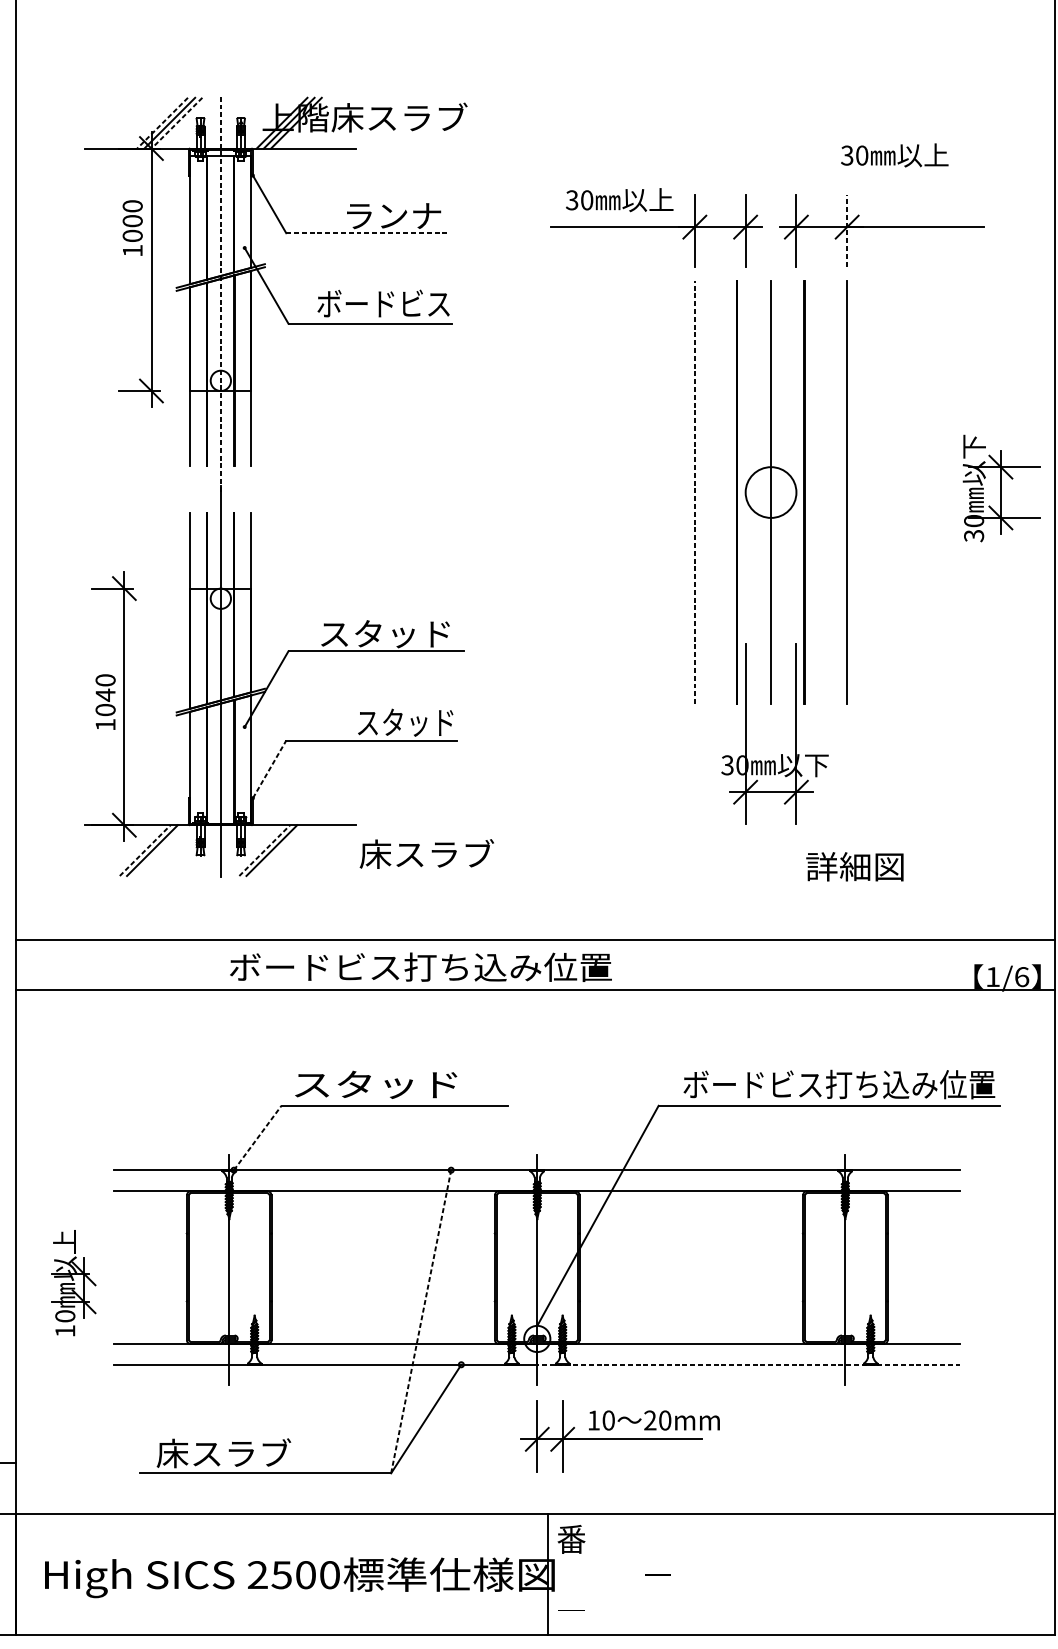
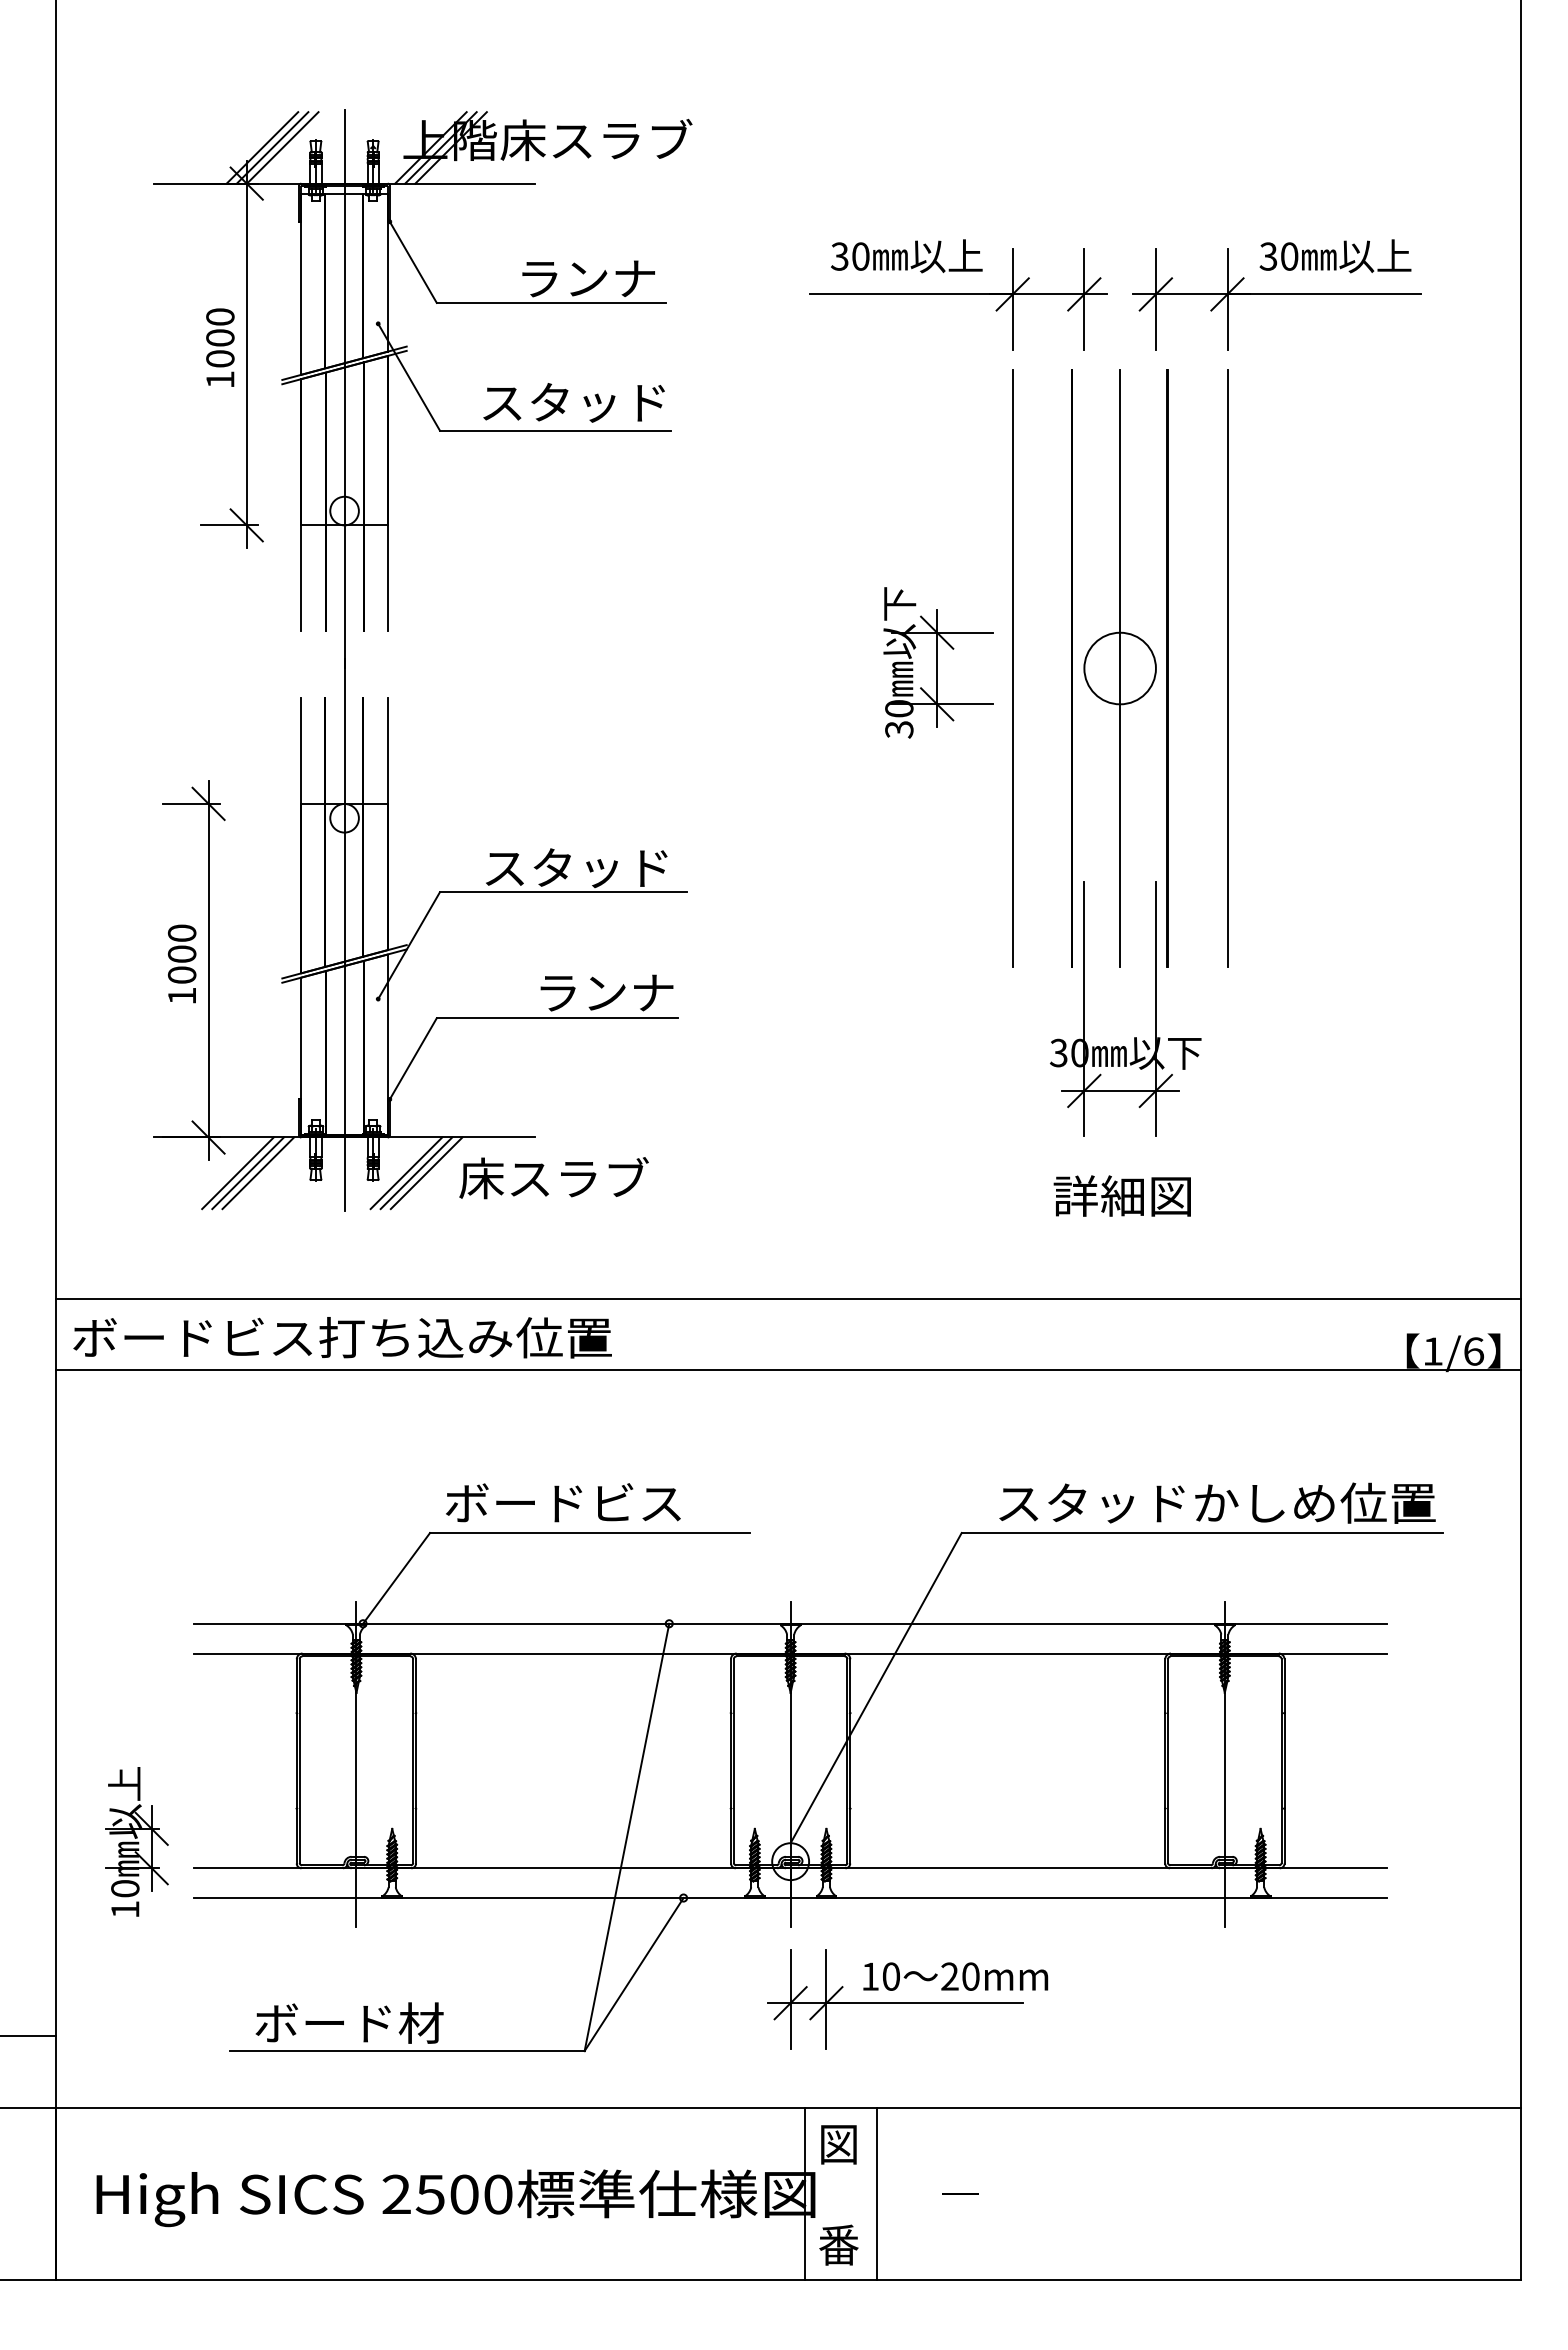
line: (162, 122) -> (262, 147), dashed -> solid
line: (176, 122) -> (282, 147), dashed -> solid
text: (894, 155) -> (1335, 256), moved
text: (132, 227) -> (220, 347), moved
line: (847, 230) -> (1227, 298), dashed -> solid
line: (367, 232) -> (551, 302), dashed -> solid
line: (220, 293) -> (344, 388), dashed -> solid
text: (383, 303) -> (573, 402), ボードビス -> スタッド
part: (1001, 488) -> (938, 662), moved
line: (694, 492) -> (1012, 668), dashed -> solid
text: (105, 694) -> (181, 953), 1040 -> 1000
text: (405, 722) -> (605, 992), スタッド -> ランナ
line: (269, 769) -> (413, 1058), dashed -> solid
line: (144, 850) -> (237, 1173), dashed -> solid
line: (159, 850) -> (258, 1173), added
line: (264, 850) -> (406, 1173), dashed -> solid
line: (278, 850) -> (426, 1173), added
text: (426, 854) -> (553, 1178), moved
text: (854, 866) -> (1121, 1195), moved
text: (420, 967) -> (342, 1337), moved
text: (376, 1084) -> (563, 1503), スタッド -> ボードビス
text: (839, 1084) -> (1216, 1502), ボードビス打ち込み位置 -> スタッドかしめ位置
line: (257, 1137) -> (396, 1577), dashed -> solid
part: (73, 1282) -> (136, 1841), moved
line: (420, 1321) -> (626, 1837), dashed -> solid
line: (748, 1365) -> (1088, 1898), dashed -> solid
text: (223, 1453) -> (348, 2022), 床スラブ -> ボード材
text: (571, 1538) -> (838, 2143), 番 -> 図
line: (598, 1574) -> (876, 2193), added
text: (571, 1610) -> (838, 2244), ― -> 番

